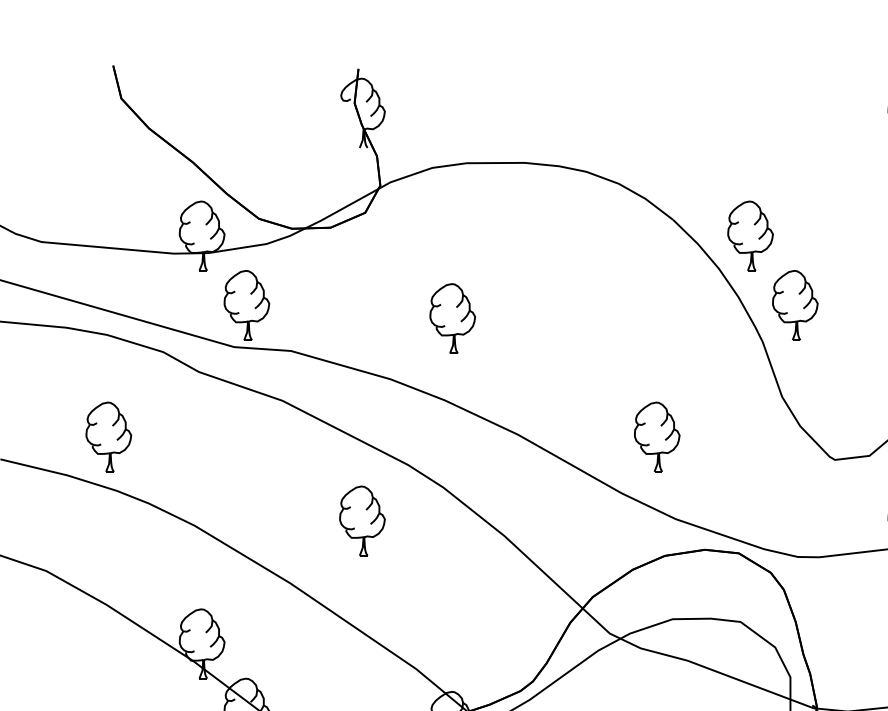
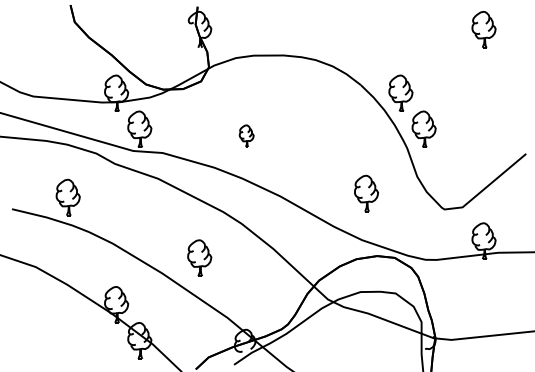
part: (452, 317) -> (246, 135), size x0.6
part: (657, 436) -> (366, 193), moved
part: (362, 519) -> (199, 257), moved

